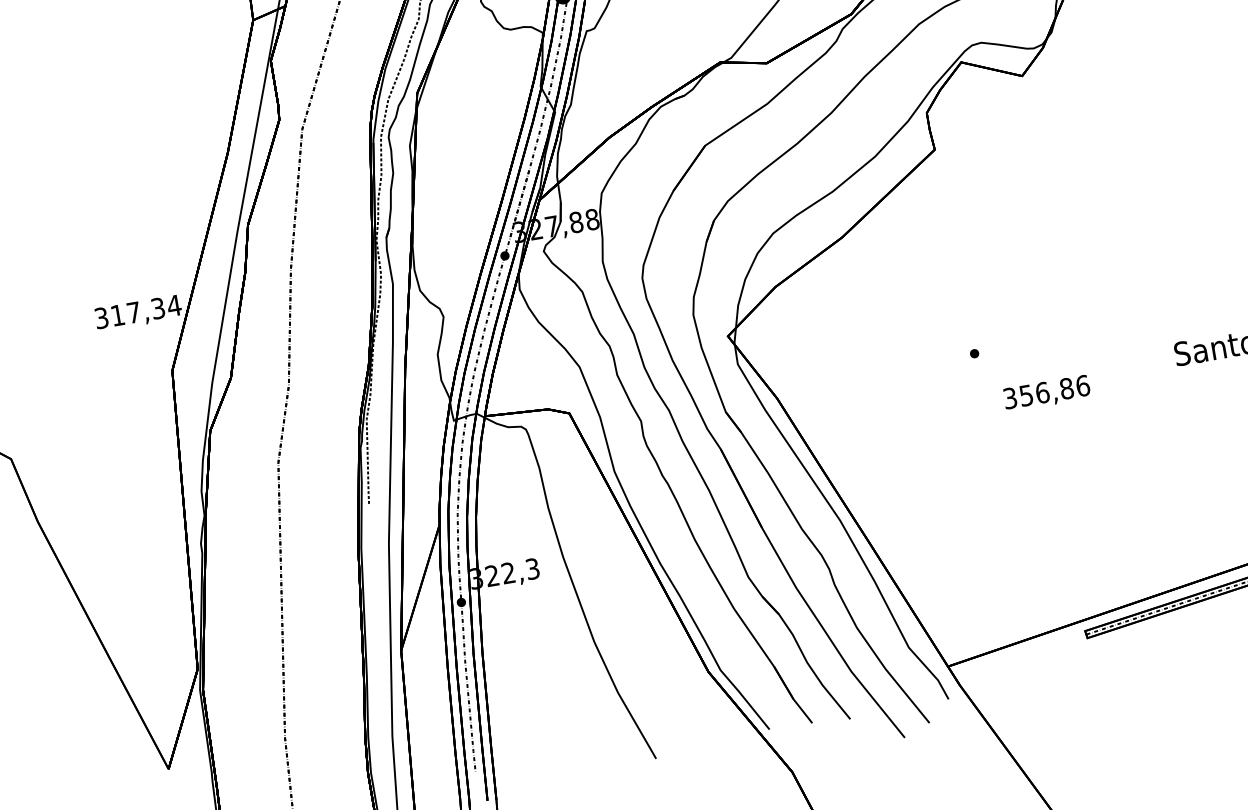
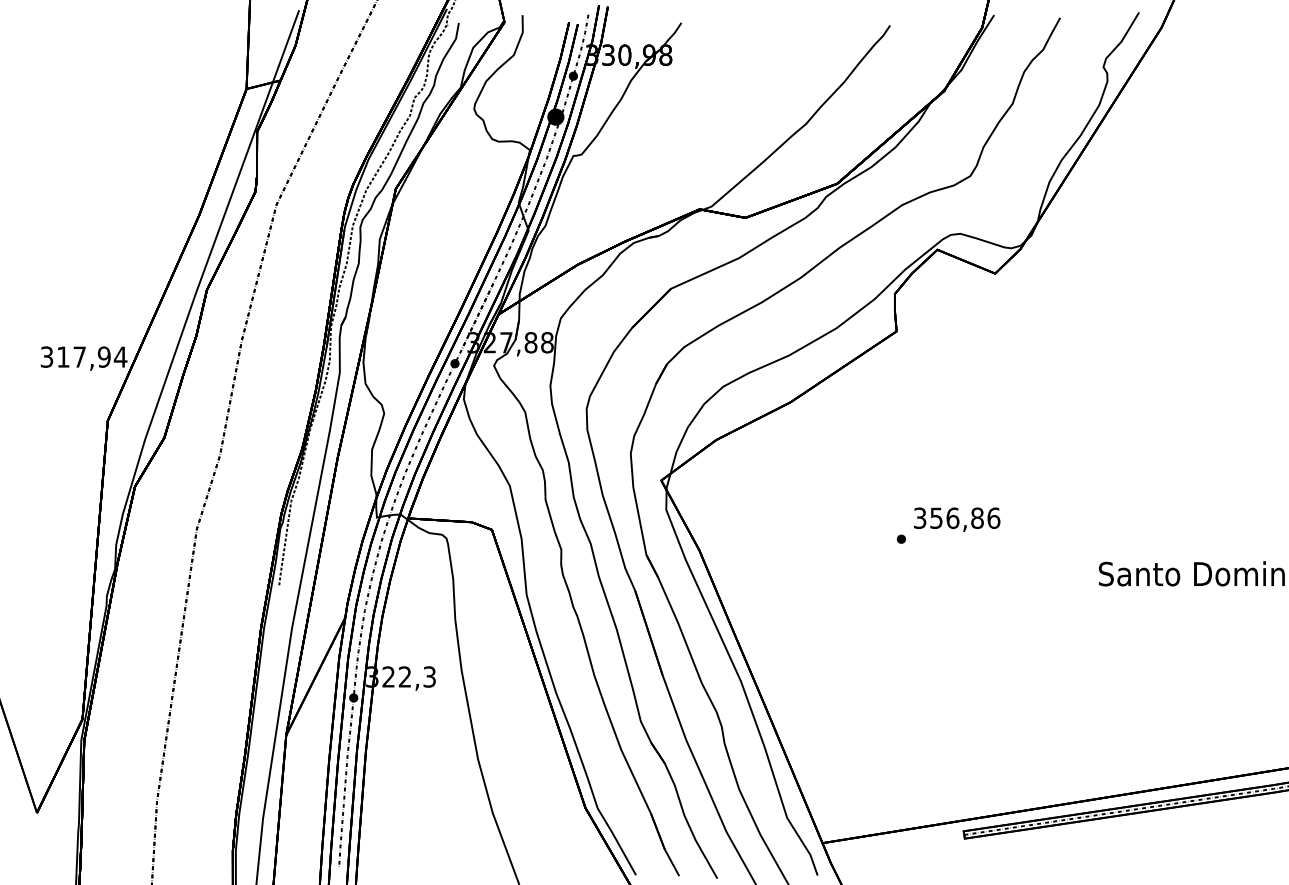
text: (157, 308) -> (103, 356), 317,34 -> 317,94
text: (1047, 393) -> (957, 519), moved

